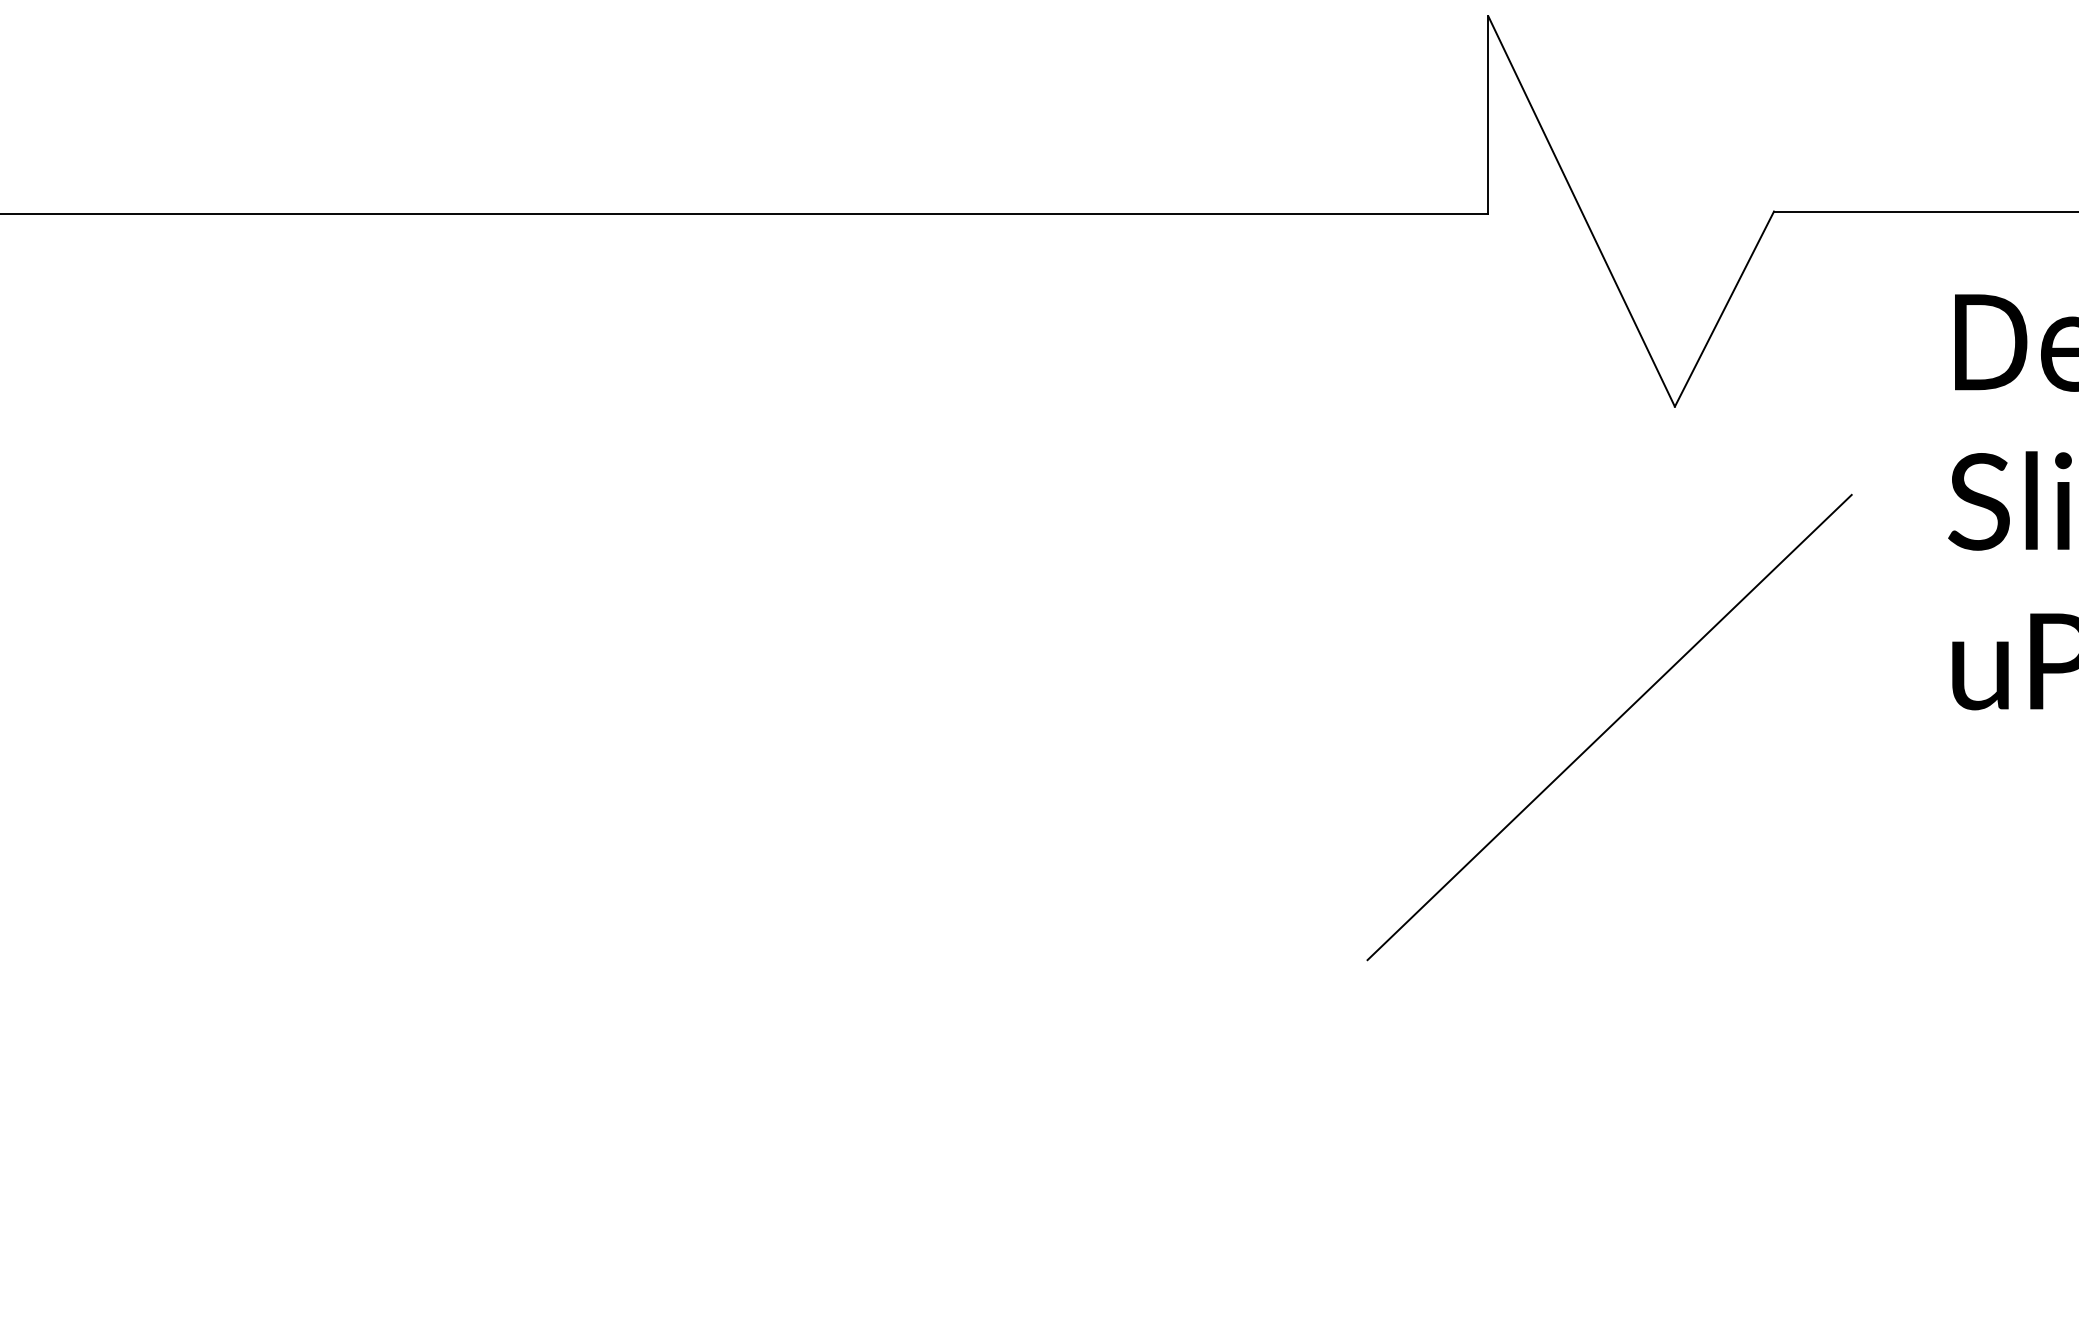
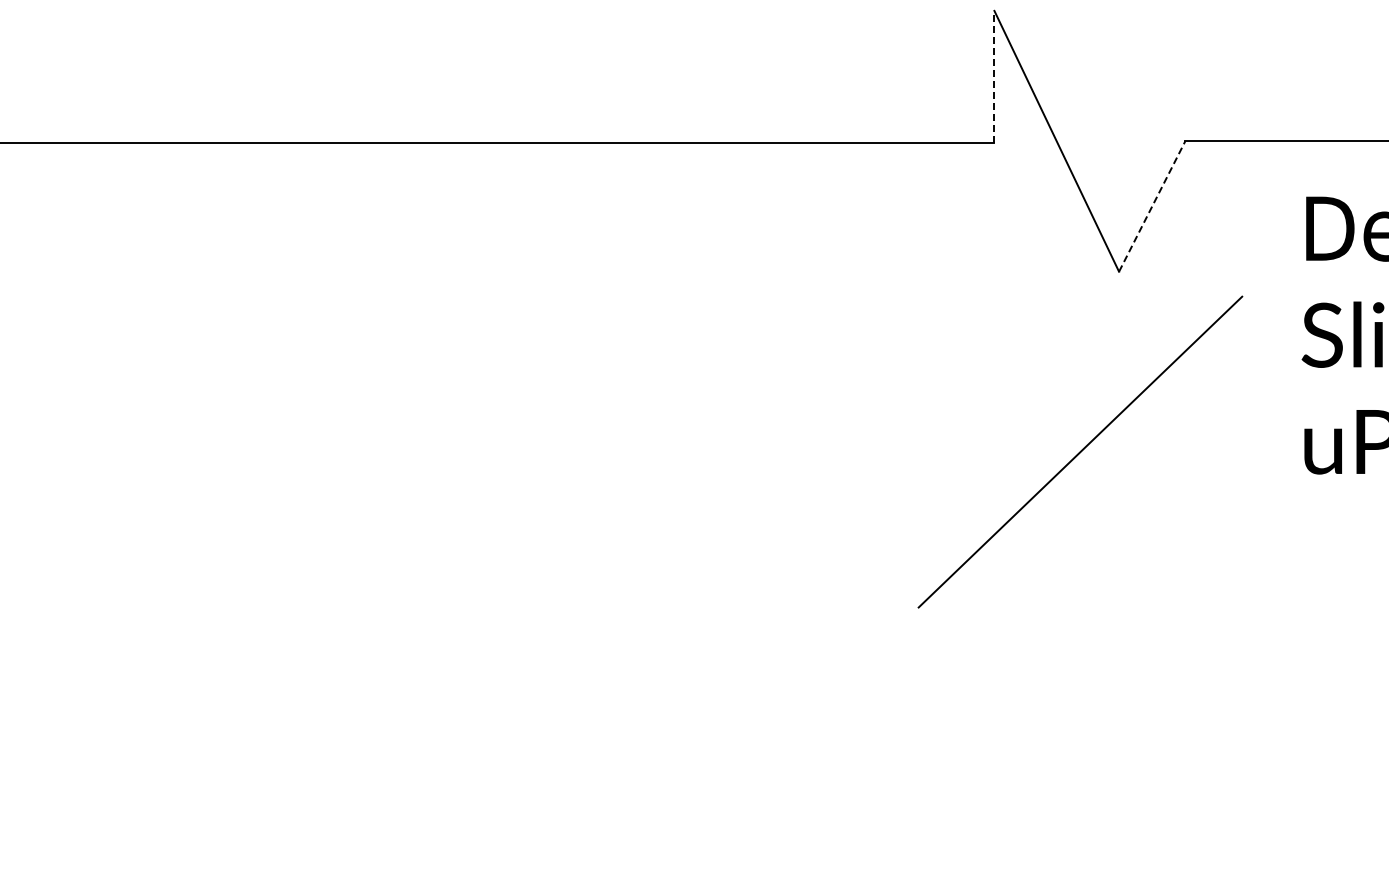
line: (1488, 114) -> (994, 76), solid -> dashed
line: (1724, 309) -> (1152, 206), solid -> dashed
line: (1609, 726) -> (1080, 451), moved

